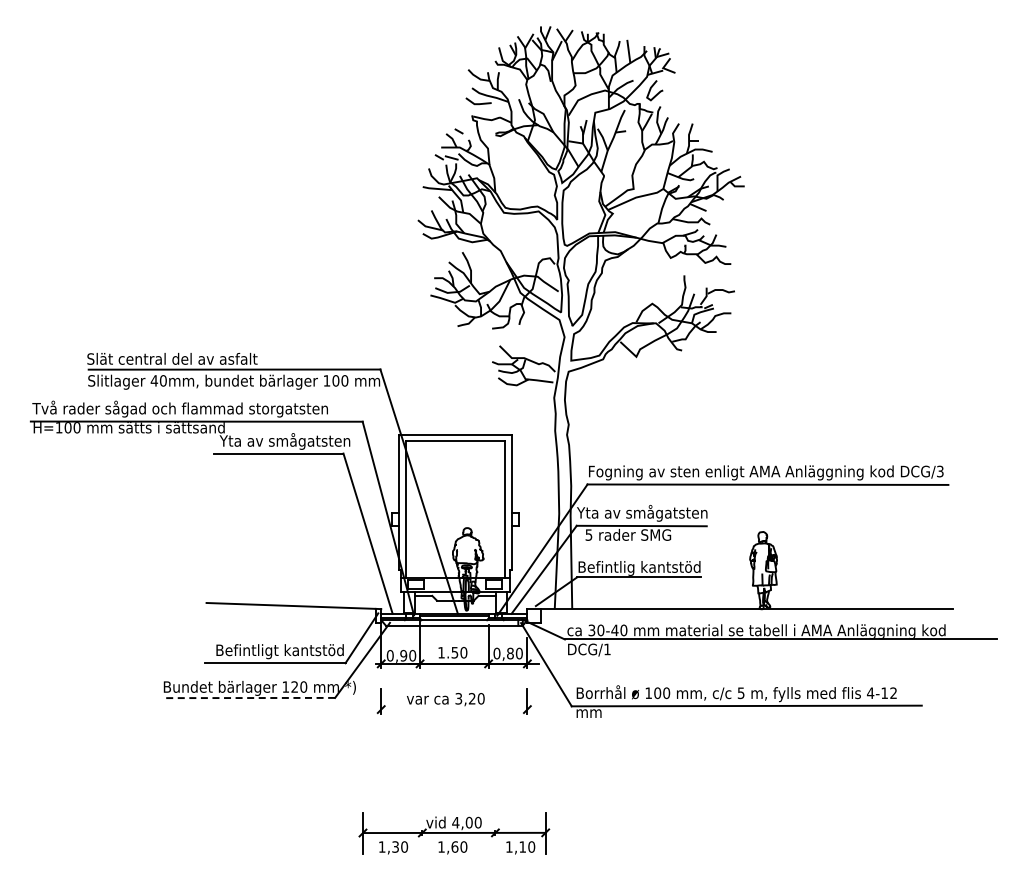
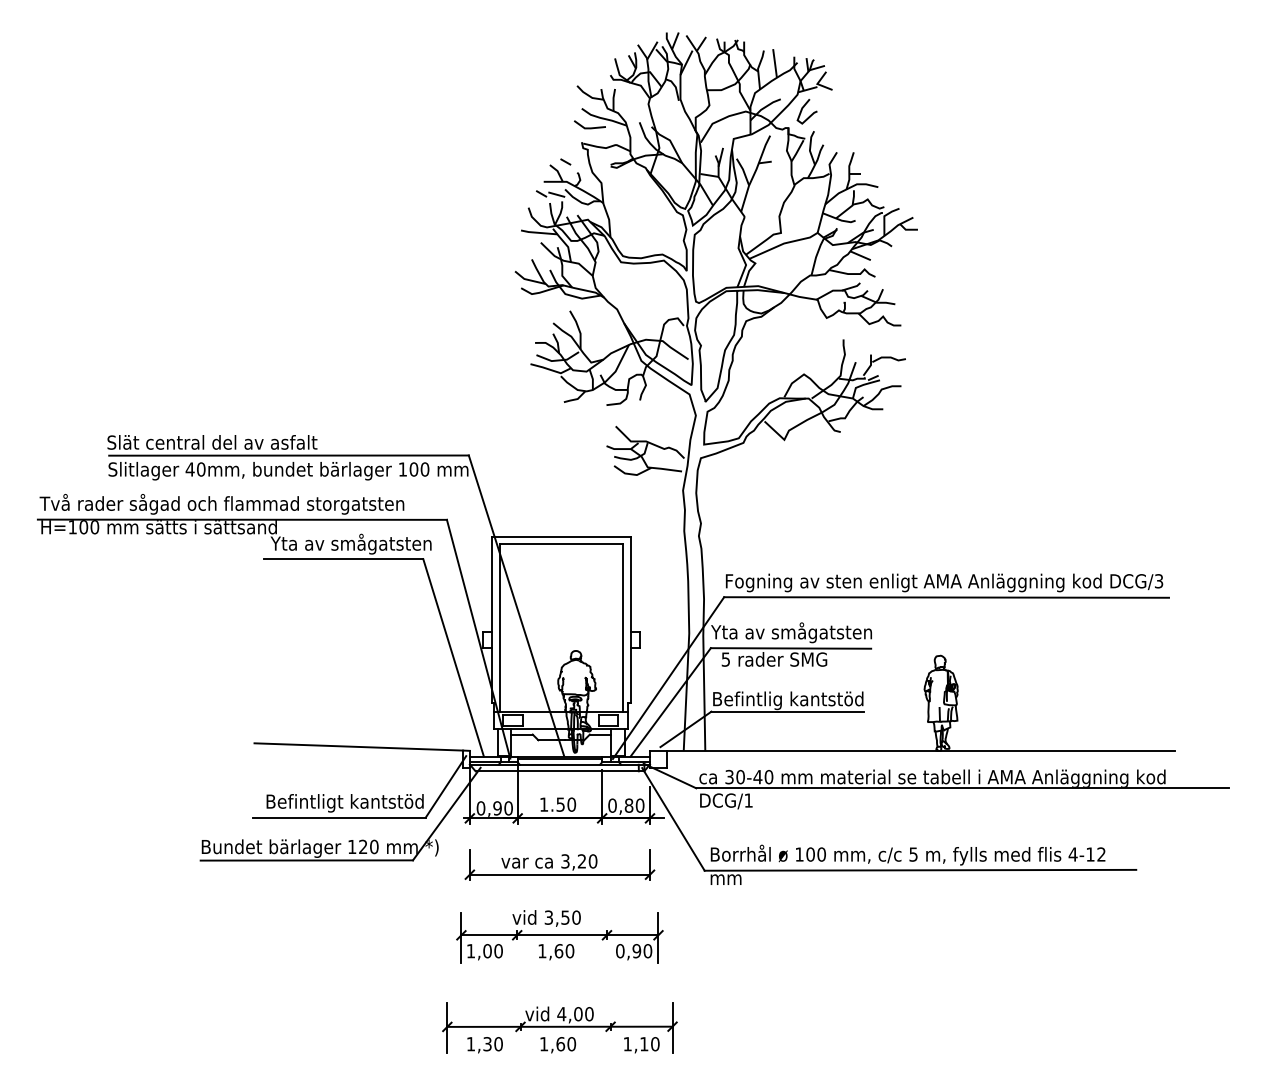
line: (248, 698) -> (306, 861), dashed -> solid
line: (454, 709) -> (560, 874), added
part: (454, 759) -> (560, 936), added

